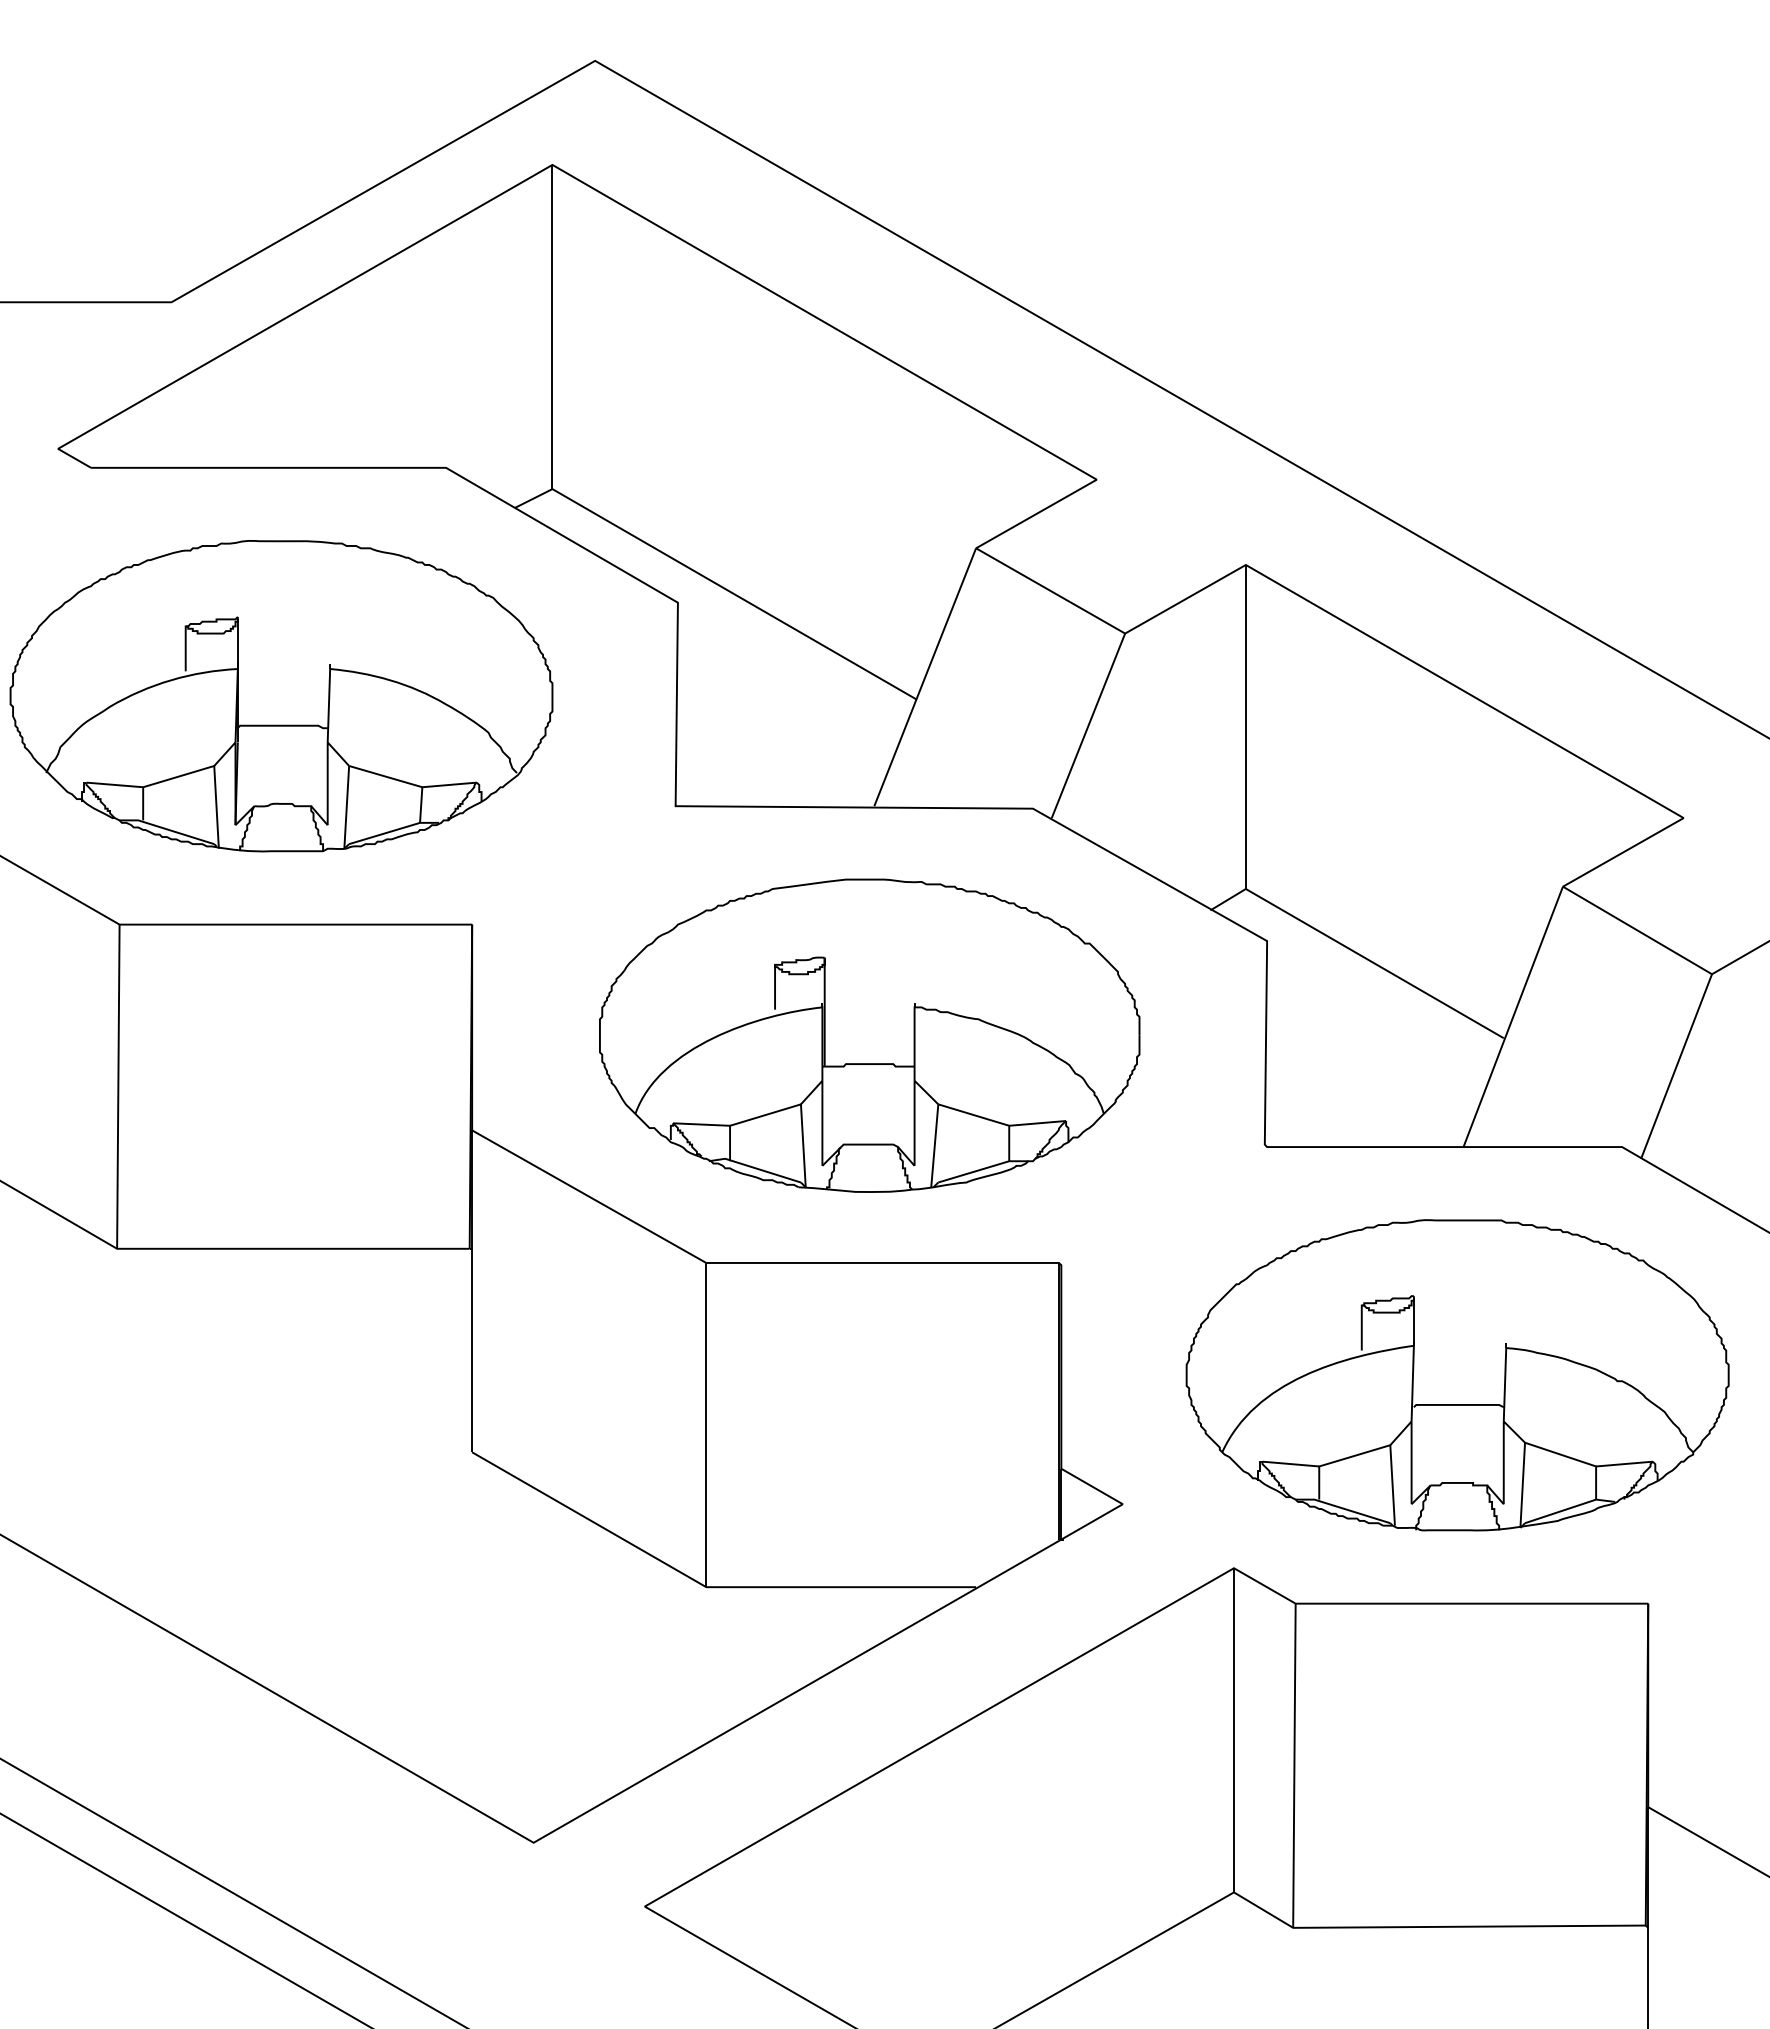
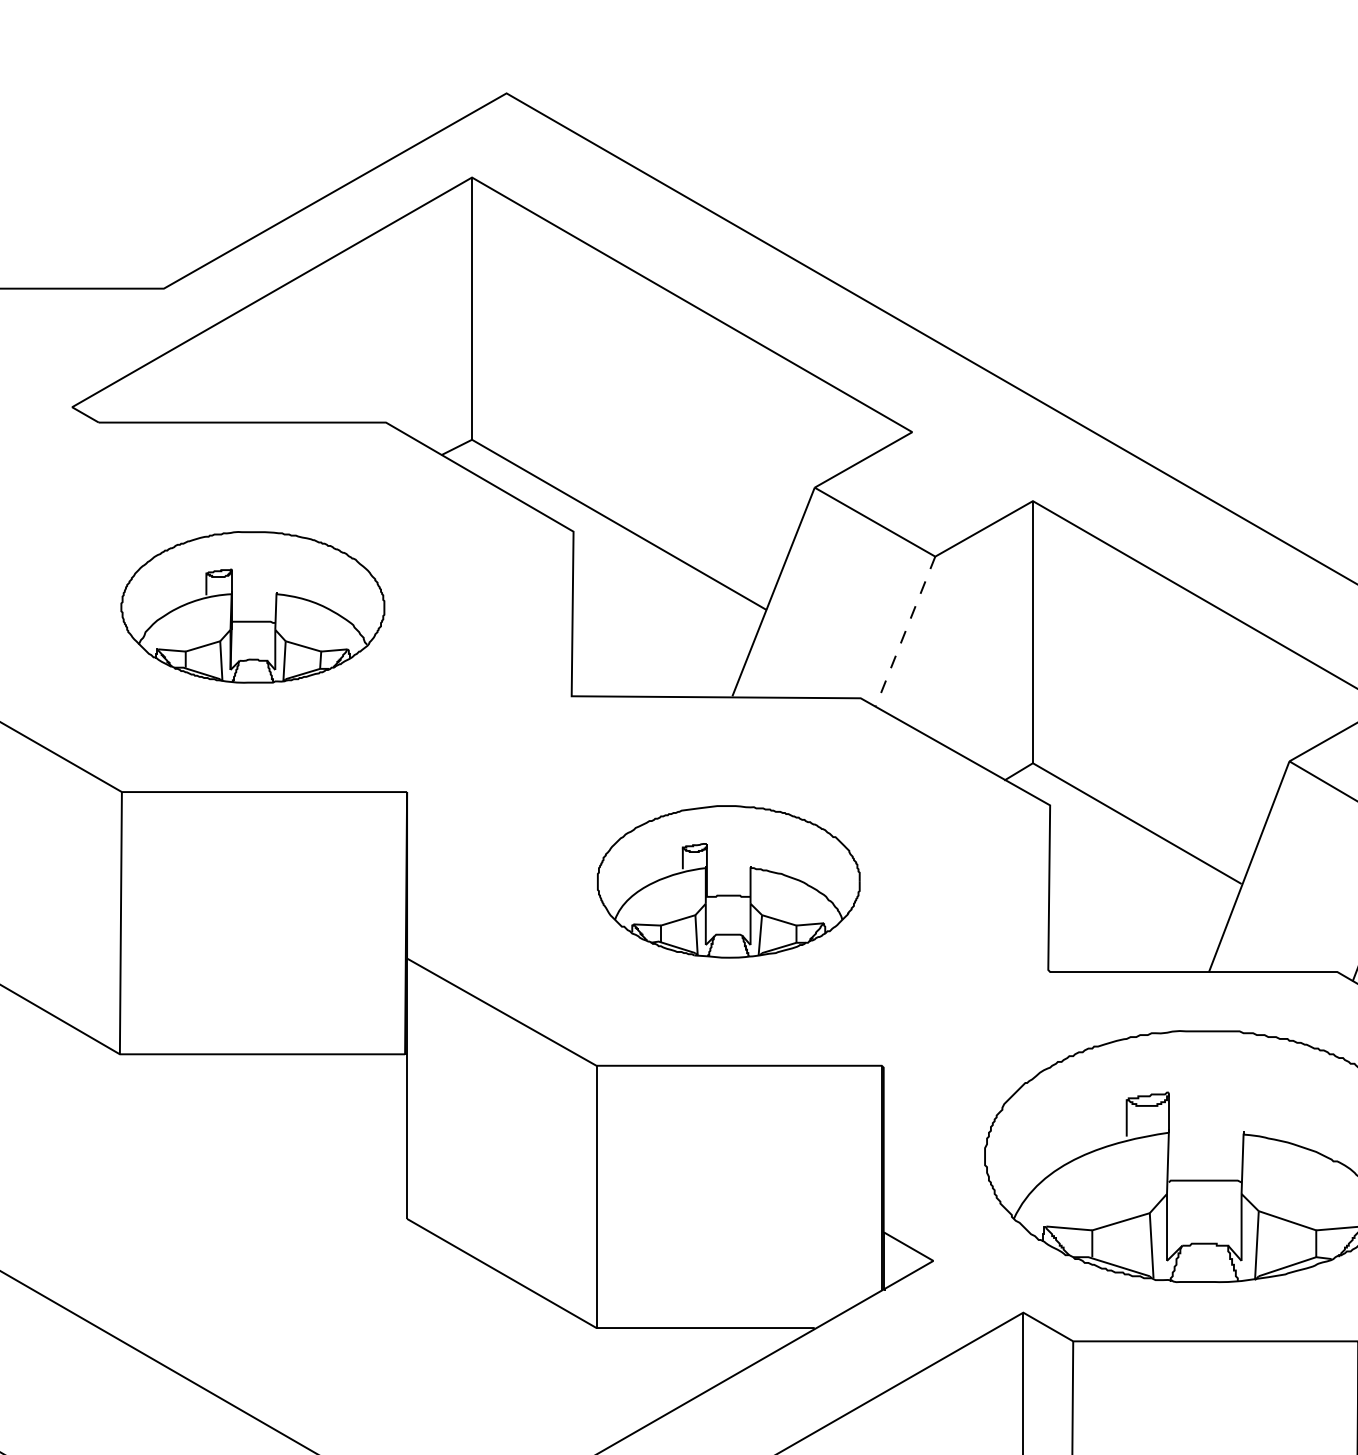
part: (281, 696) -> (252, 607), size x0.6
line: (1088, 726) -> (905, 631), solid -> dashed
part: (869, 1035) -> (728, 881), size x0.6

